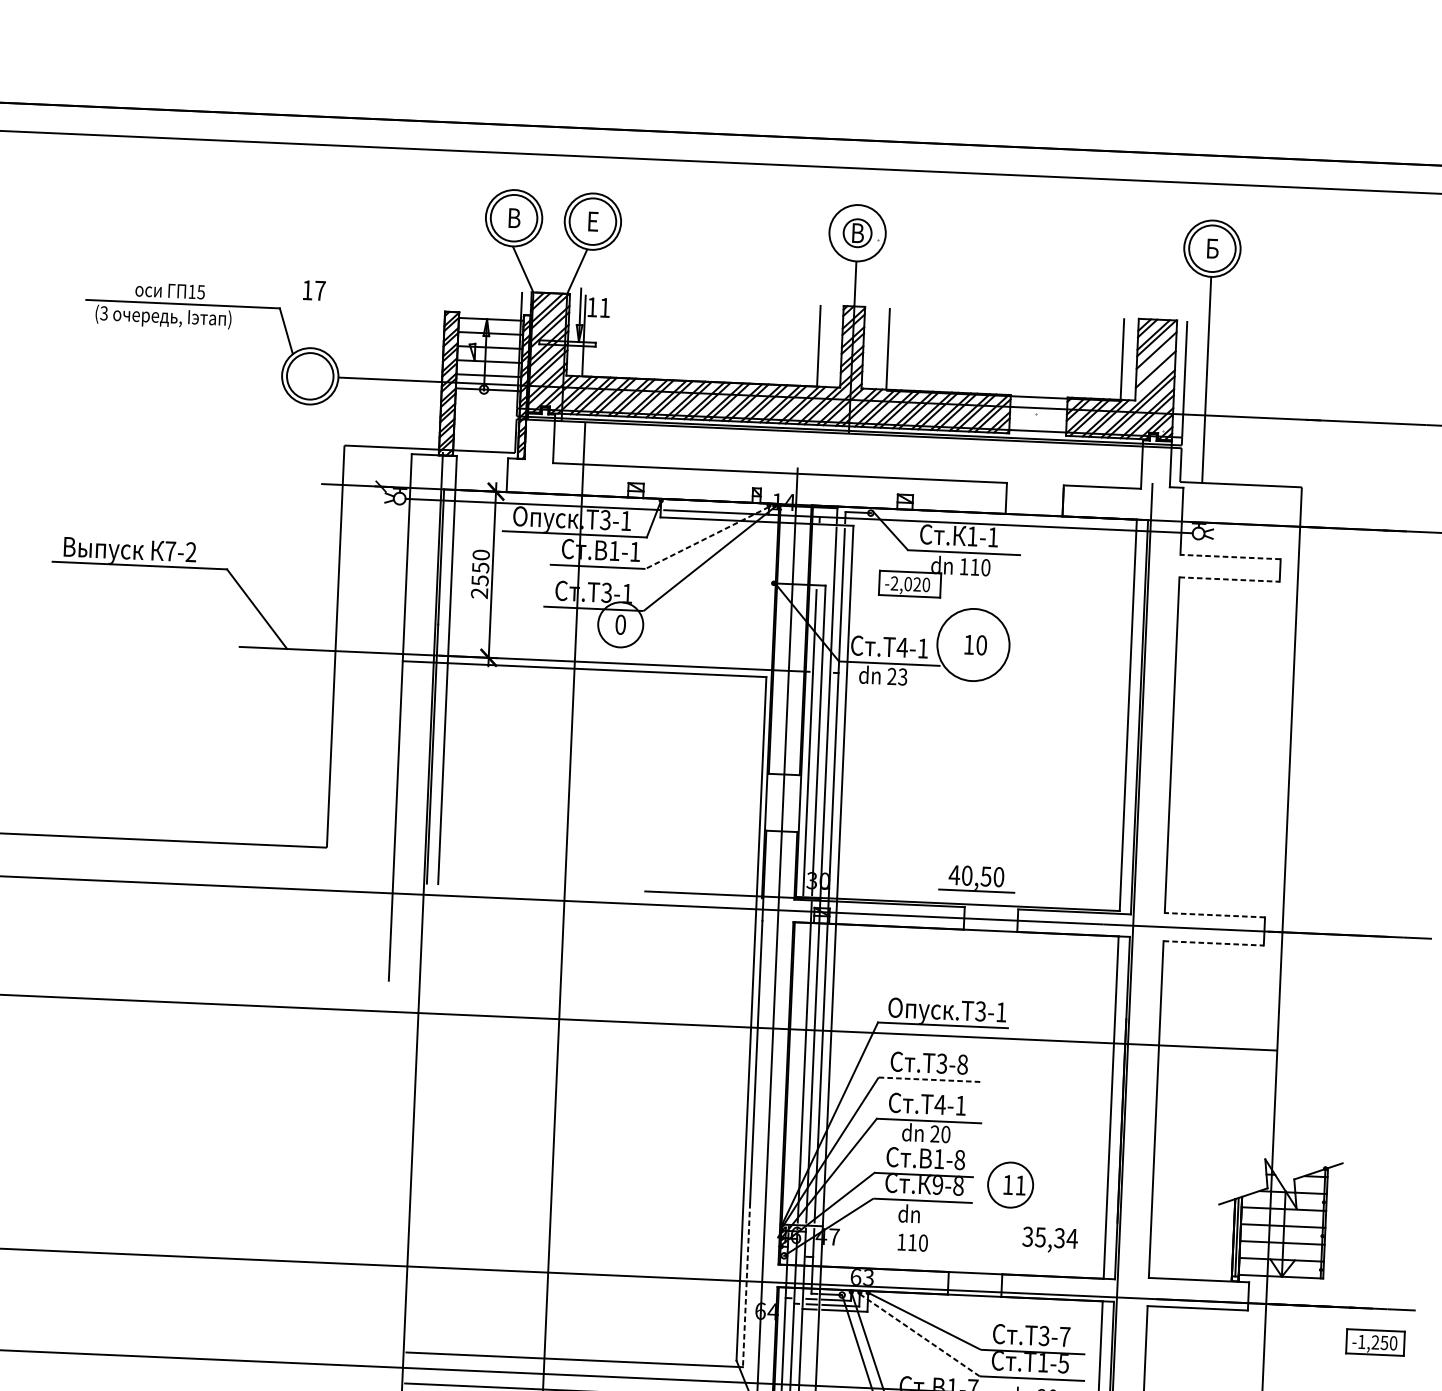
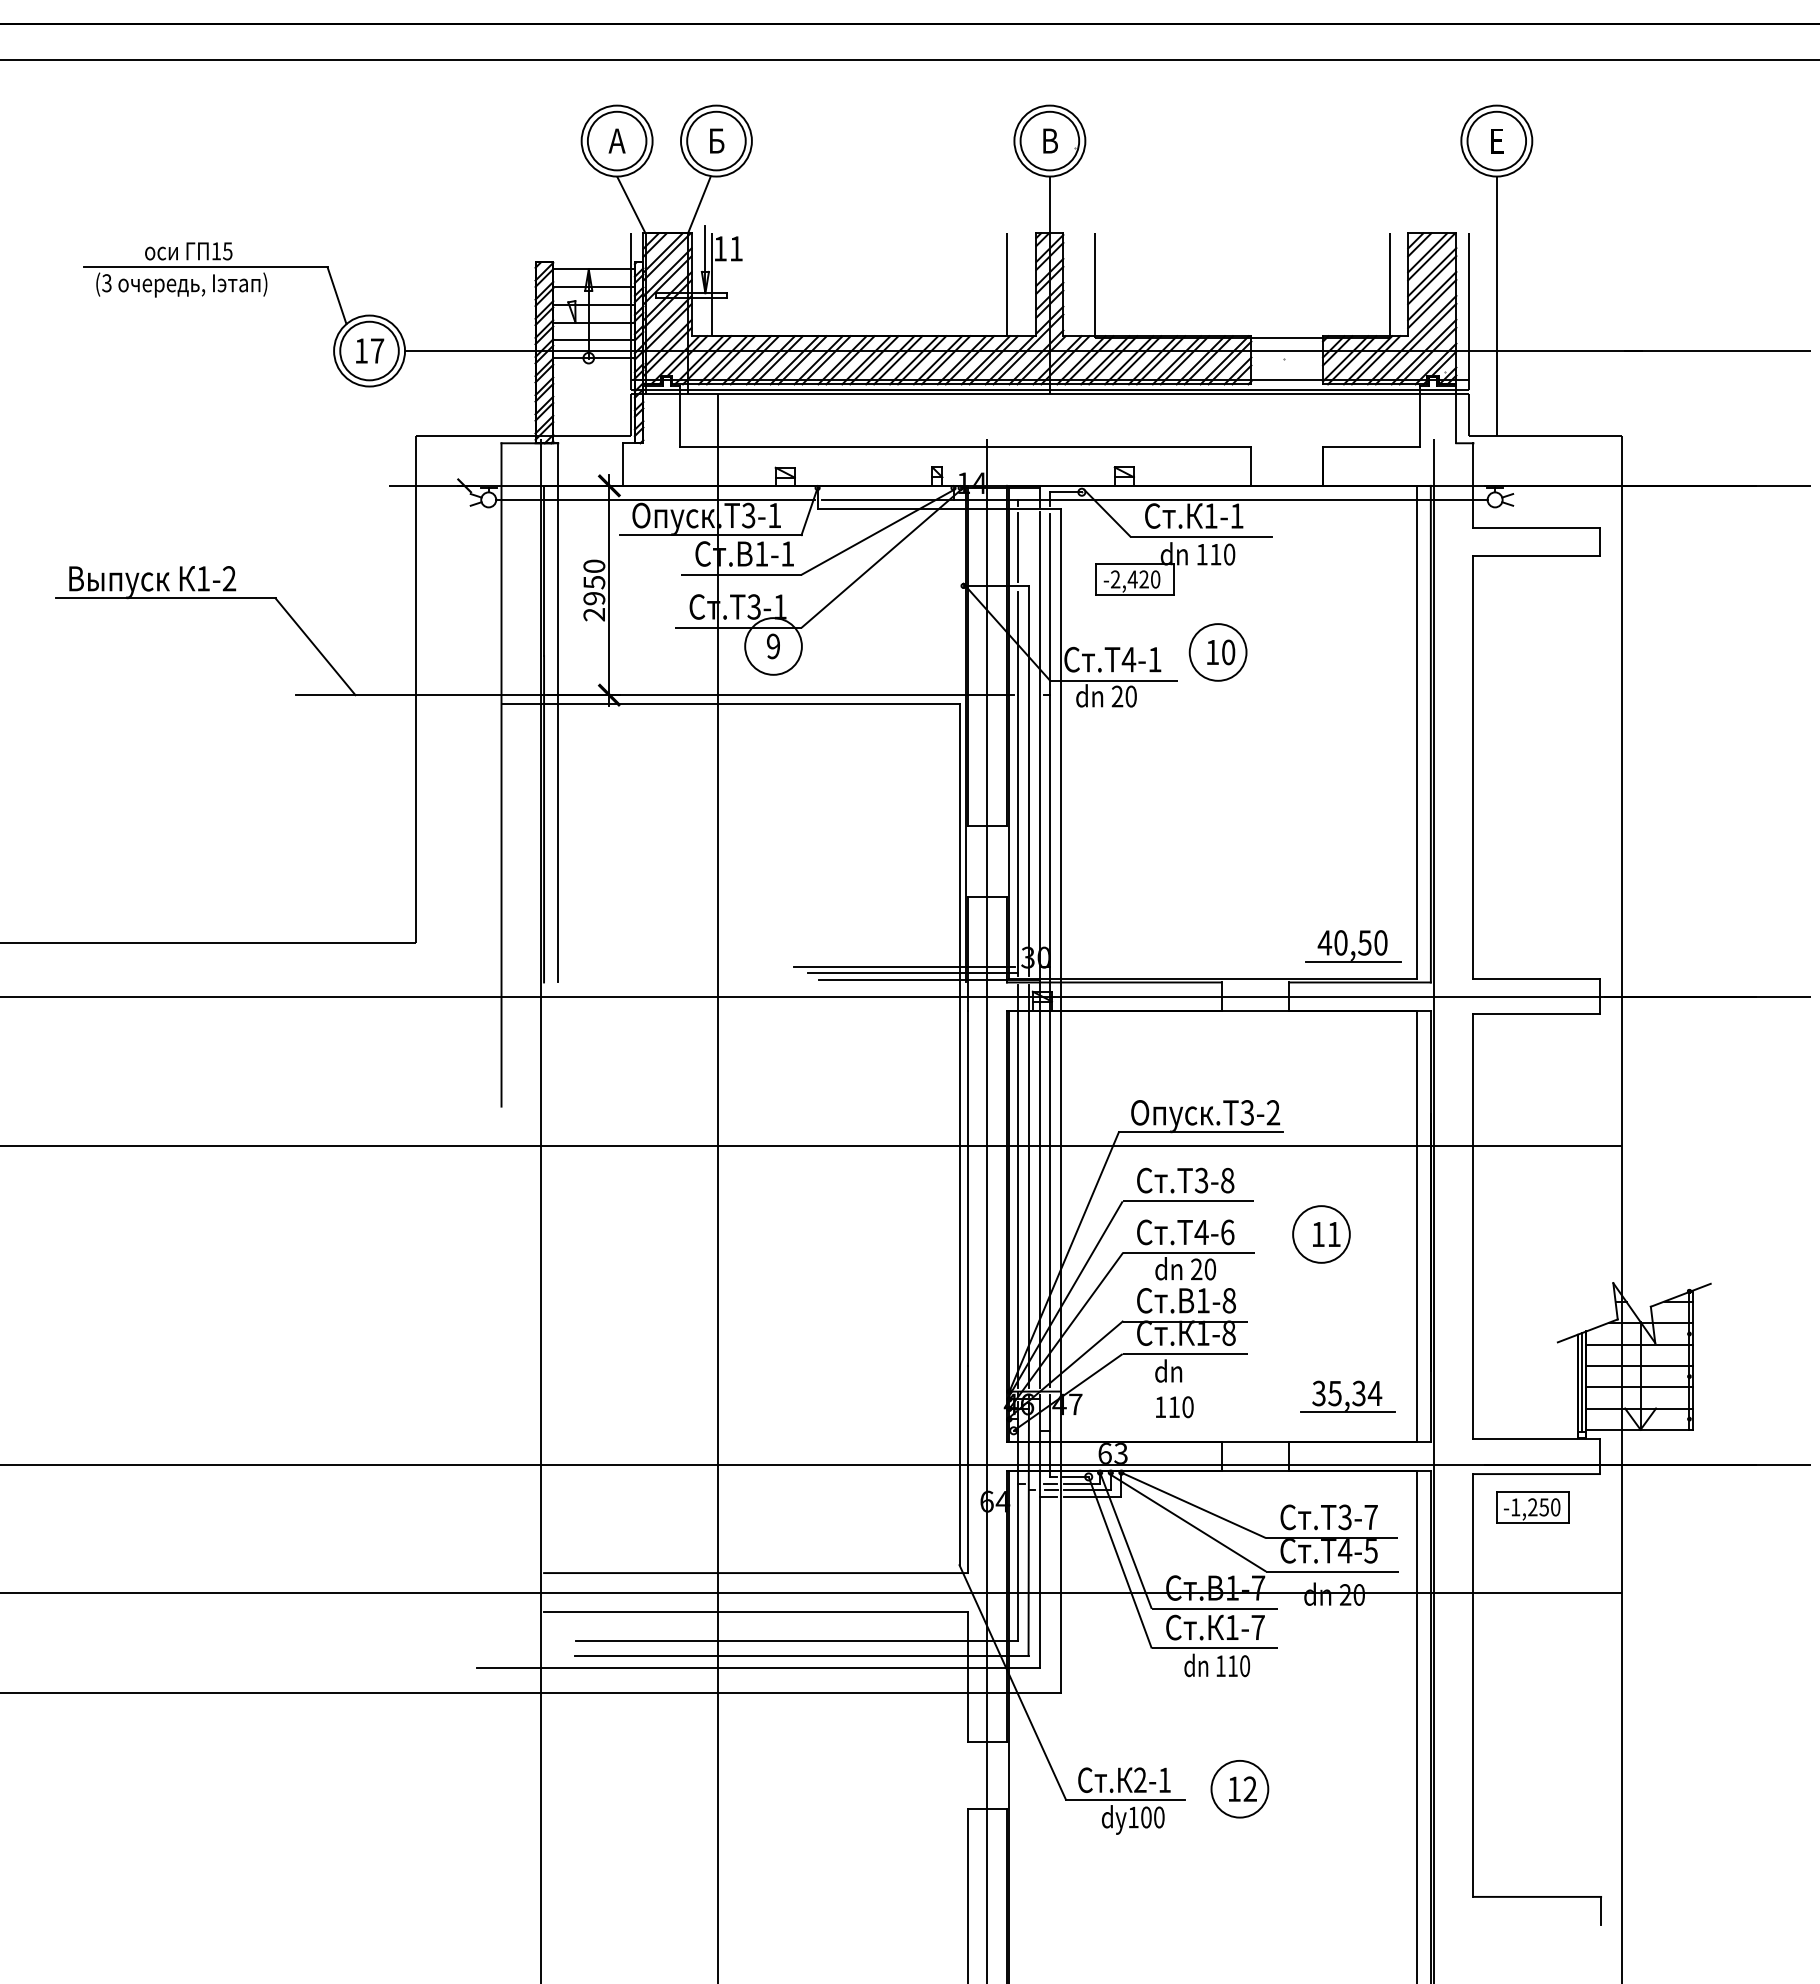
text: (513, 217) -> (616, 140), В -> А
text: (593, 221) -> (717, 140), Е -> Б
circle: (857, 232) -> (1049, 140), size x1.67
text: (1212, 248) -> (1497, 140), Б -> Е
text: (314, 290) -> (370, 350), moved
line: (1156, 357) -> (1432, 280), added
line: (1155, 375) -> (1432, 303), added
line: (707, 537) -> (877, 532), dashed -> solid
text: (170, 551) -> (203, 578), 7-2 -> 1-2
line: (817, 554) -> (1017, 547), added
line: (1230, 556) -> (1536, 527), dashed -> solid
line: (1230, 579) -> (1537, 556), dashed -> solid
text: (480, 580) -> (594, 598), 2550 -> 2950
text: (908, 584) -> (1132, 579), -2,020 -> -2,420
text: (620, 624) -> (773, 646), 0 -> 9
circle: (972, 645) -> (1217, 652), size x0.62
text: (902, 676) -> (1130, 696), 23 -> 20
part: (977, 879) -> (1353, 946), moved
line: (713, 883) -> (904, 966), added
line: (719, 888) -> (912, 972), added
line: (1214, 914) -> (1536, 978), dashed -> solid
line: (1214, 943) -> (1537, 1014), dashed -> solid
text: (1001, 1012) -> (1273, 1112), 3-1 -> 3-2
line: (795, 1062) -> (1017, 1186), added
line: (930, 1079) -> (1188, 1201), dashed -> solid
text: (960, 1105) -> (1227, 1232), 4-1 -> 4-6
text: (937, 1184) -> (1202, 1332), 9-8 -> 1-8
part: (1010, 1185) -> (1321, 1234), moved
line: (1049, 1252) -> (1347, 1412), added
line: (746, 1285) -> (967, 1470), dashed -> solid
line: (919, 1335) -> (1188, 1523), dashed -> solid
part: (1375, 1342) -> (1532, 1507), moved
text: (1042, 1363) -> (1344, 1551), 1-5 -> 4-5

